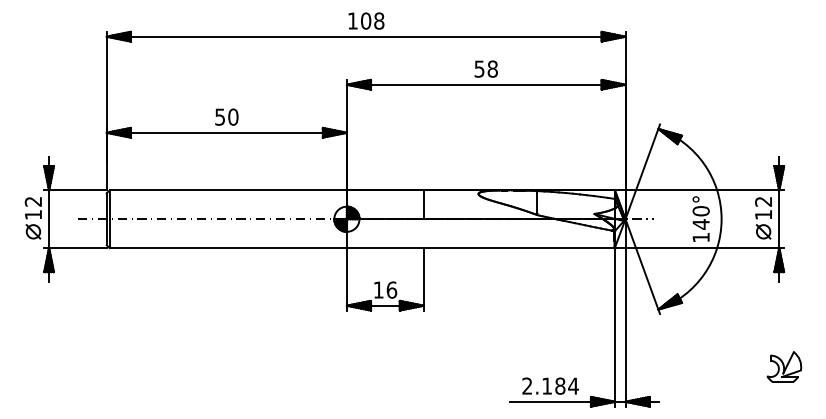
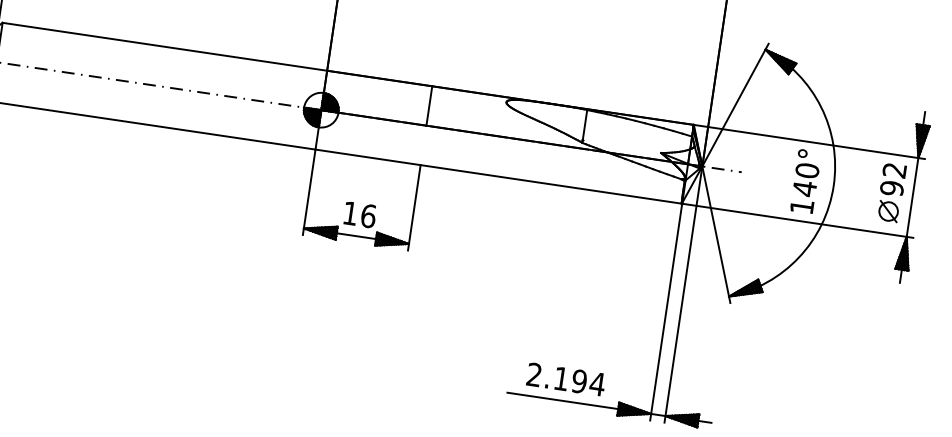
text: (763, 214) -> (891, 187), 12 -> 92
part: (784, 366) -> (889, 399), removed
text: (560, 385) -> (579, 380), 2.184 -> 2.194

